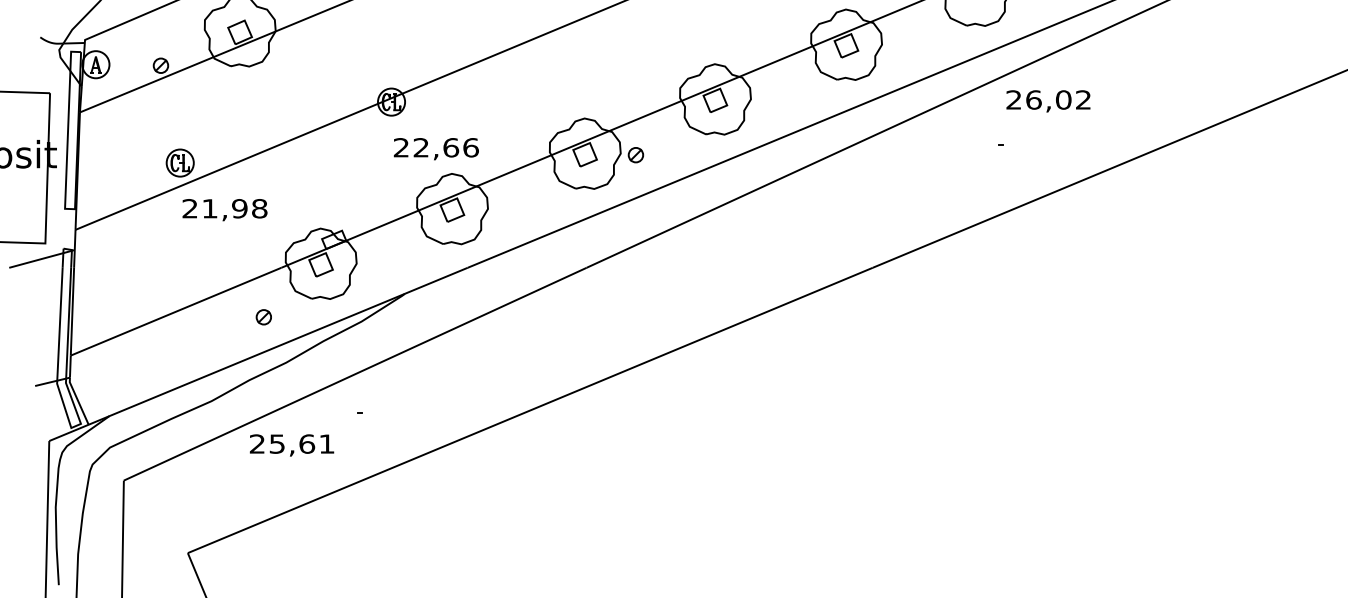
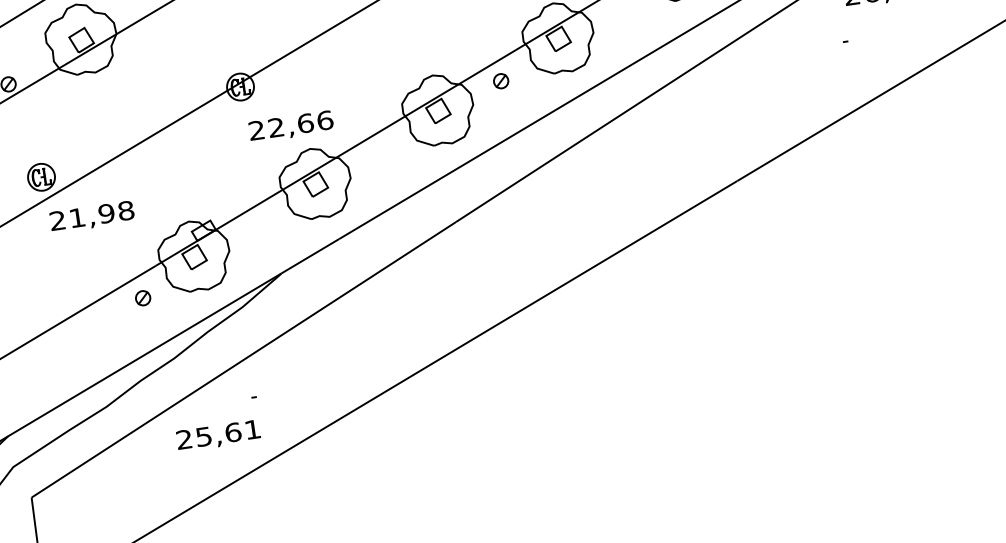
part: (635, 155) -> (500, 81), moved
part: (263, 317) -> (142, 298), moved
text: (291, 445) -> (218, 436), moved

